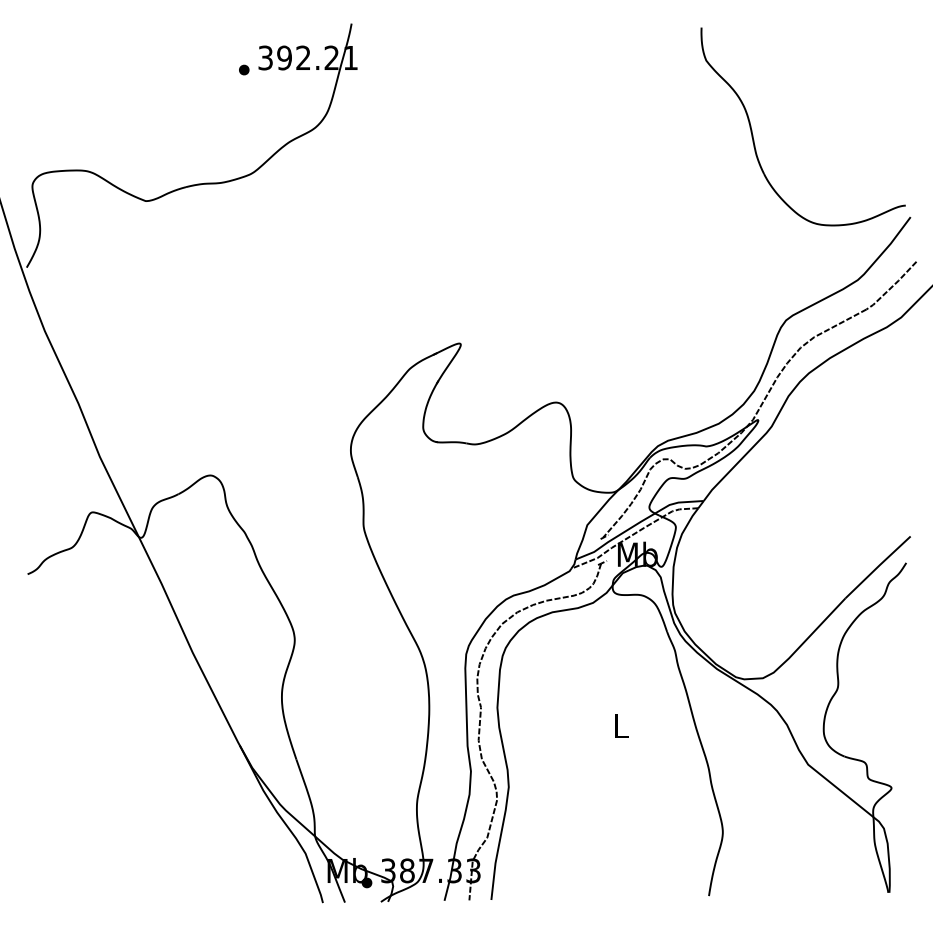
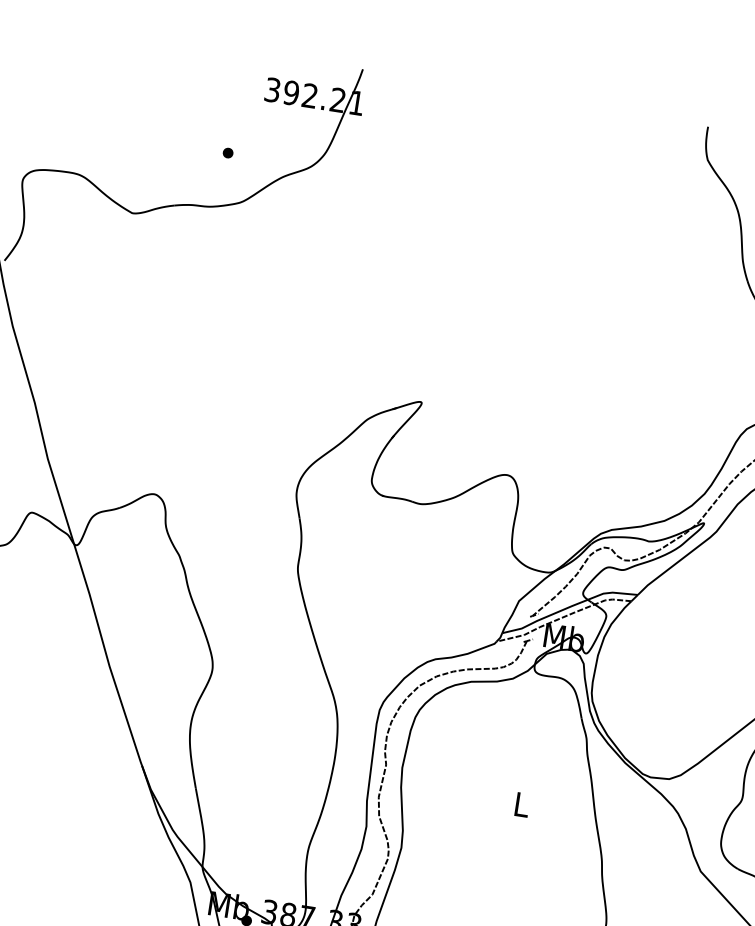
part: (244, 69) -> (228, 152), moved

